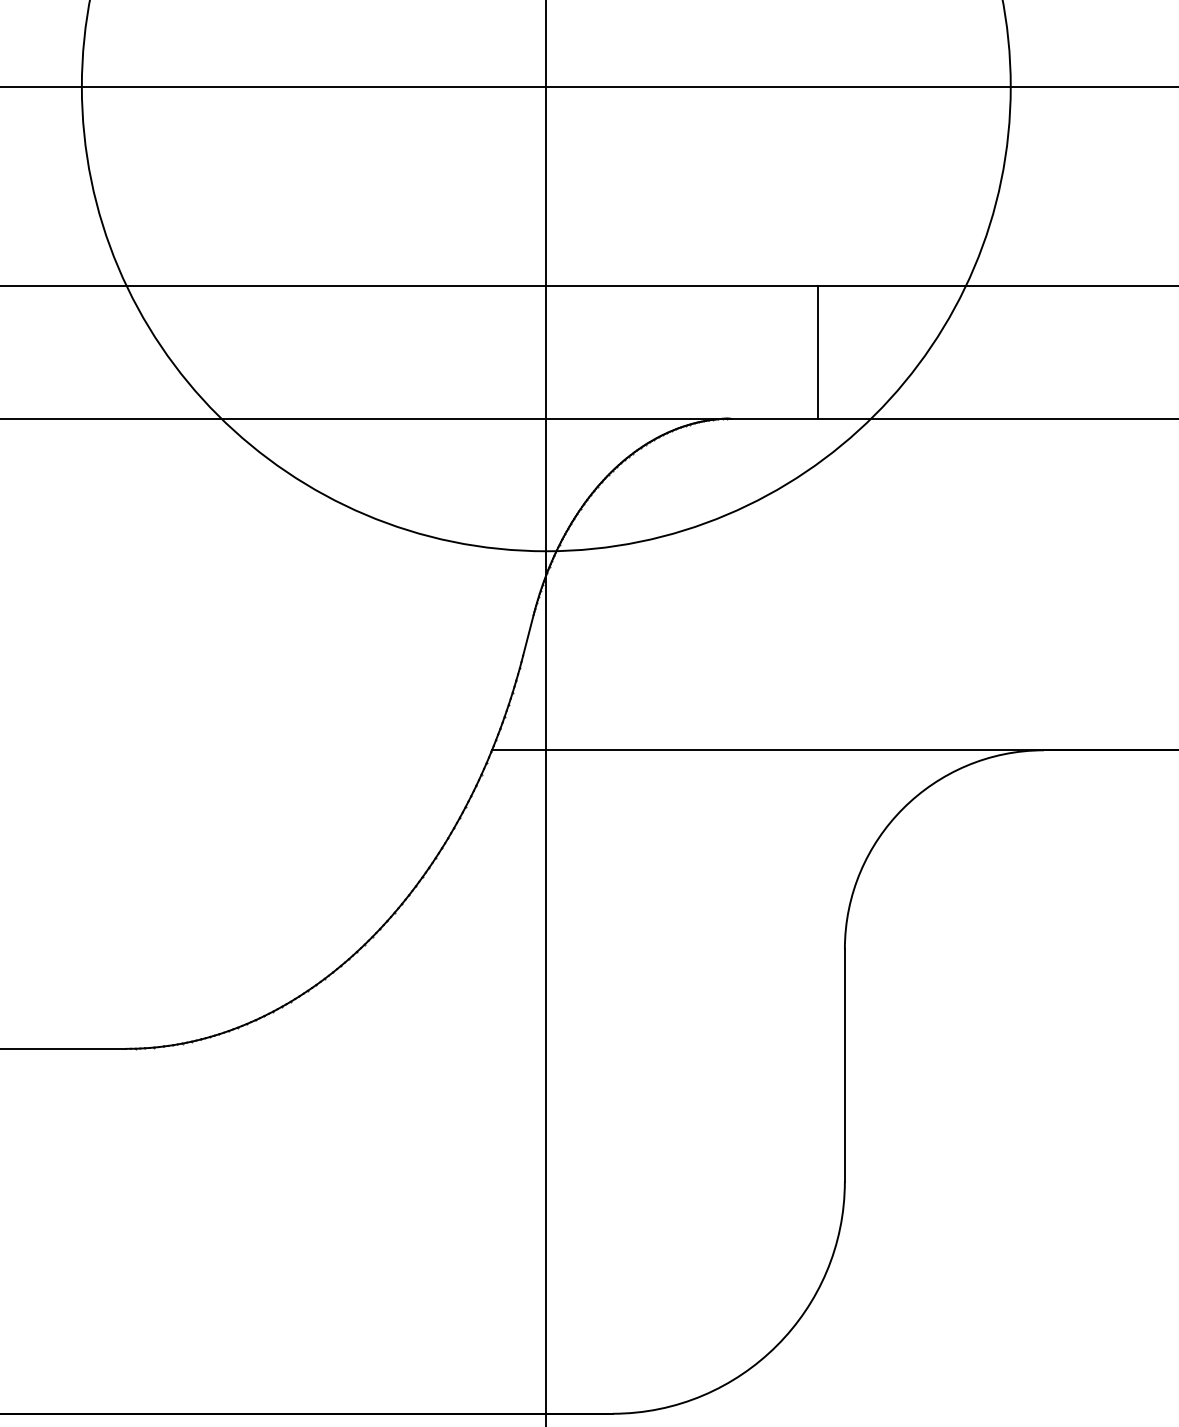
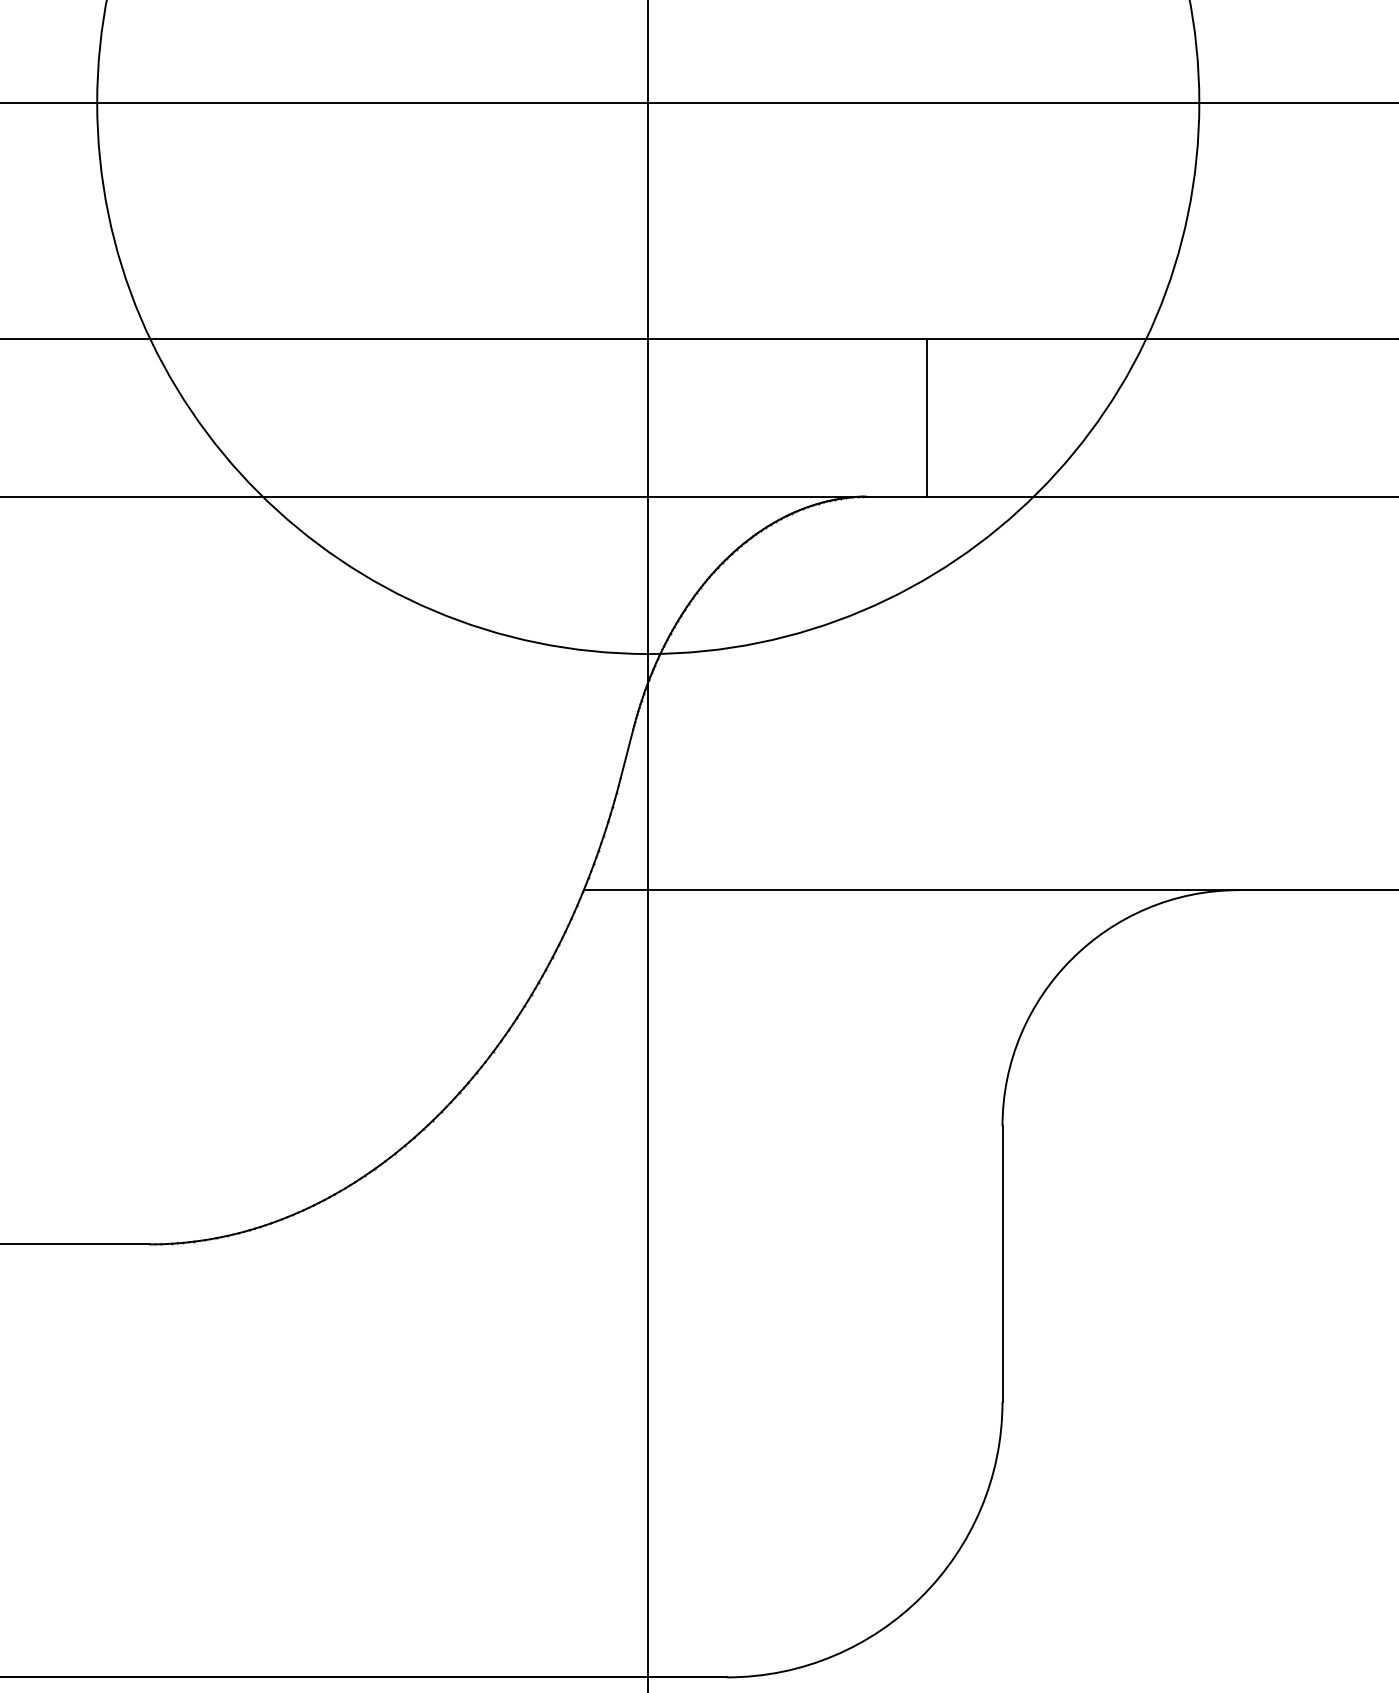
line: (817, 351) -> (926, 416), moved

